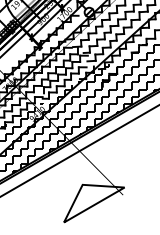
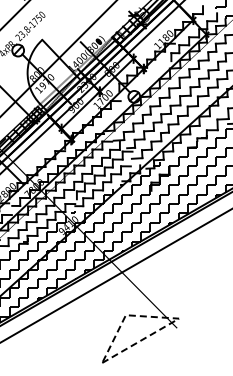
line: (117, 187) -> (169, 318), solid -> dashed

